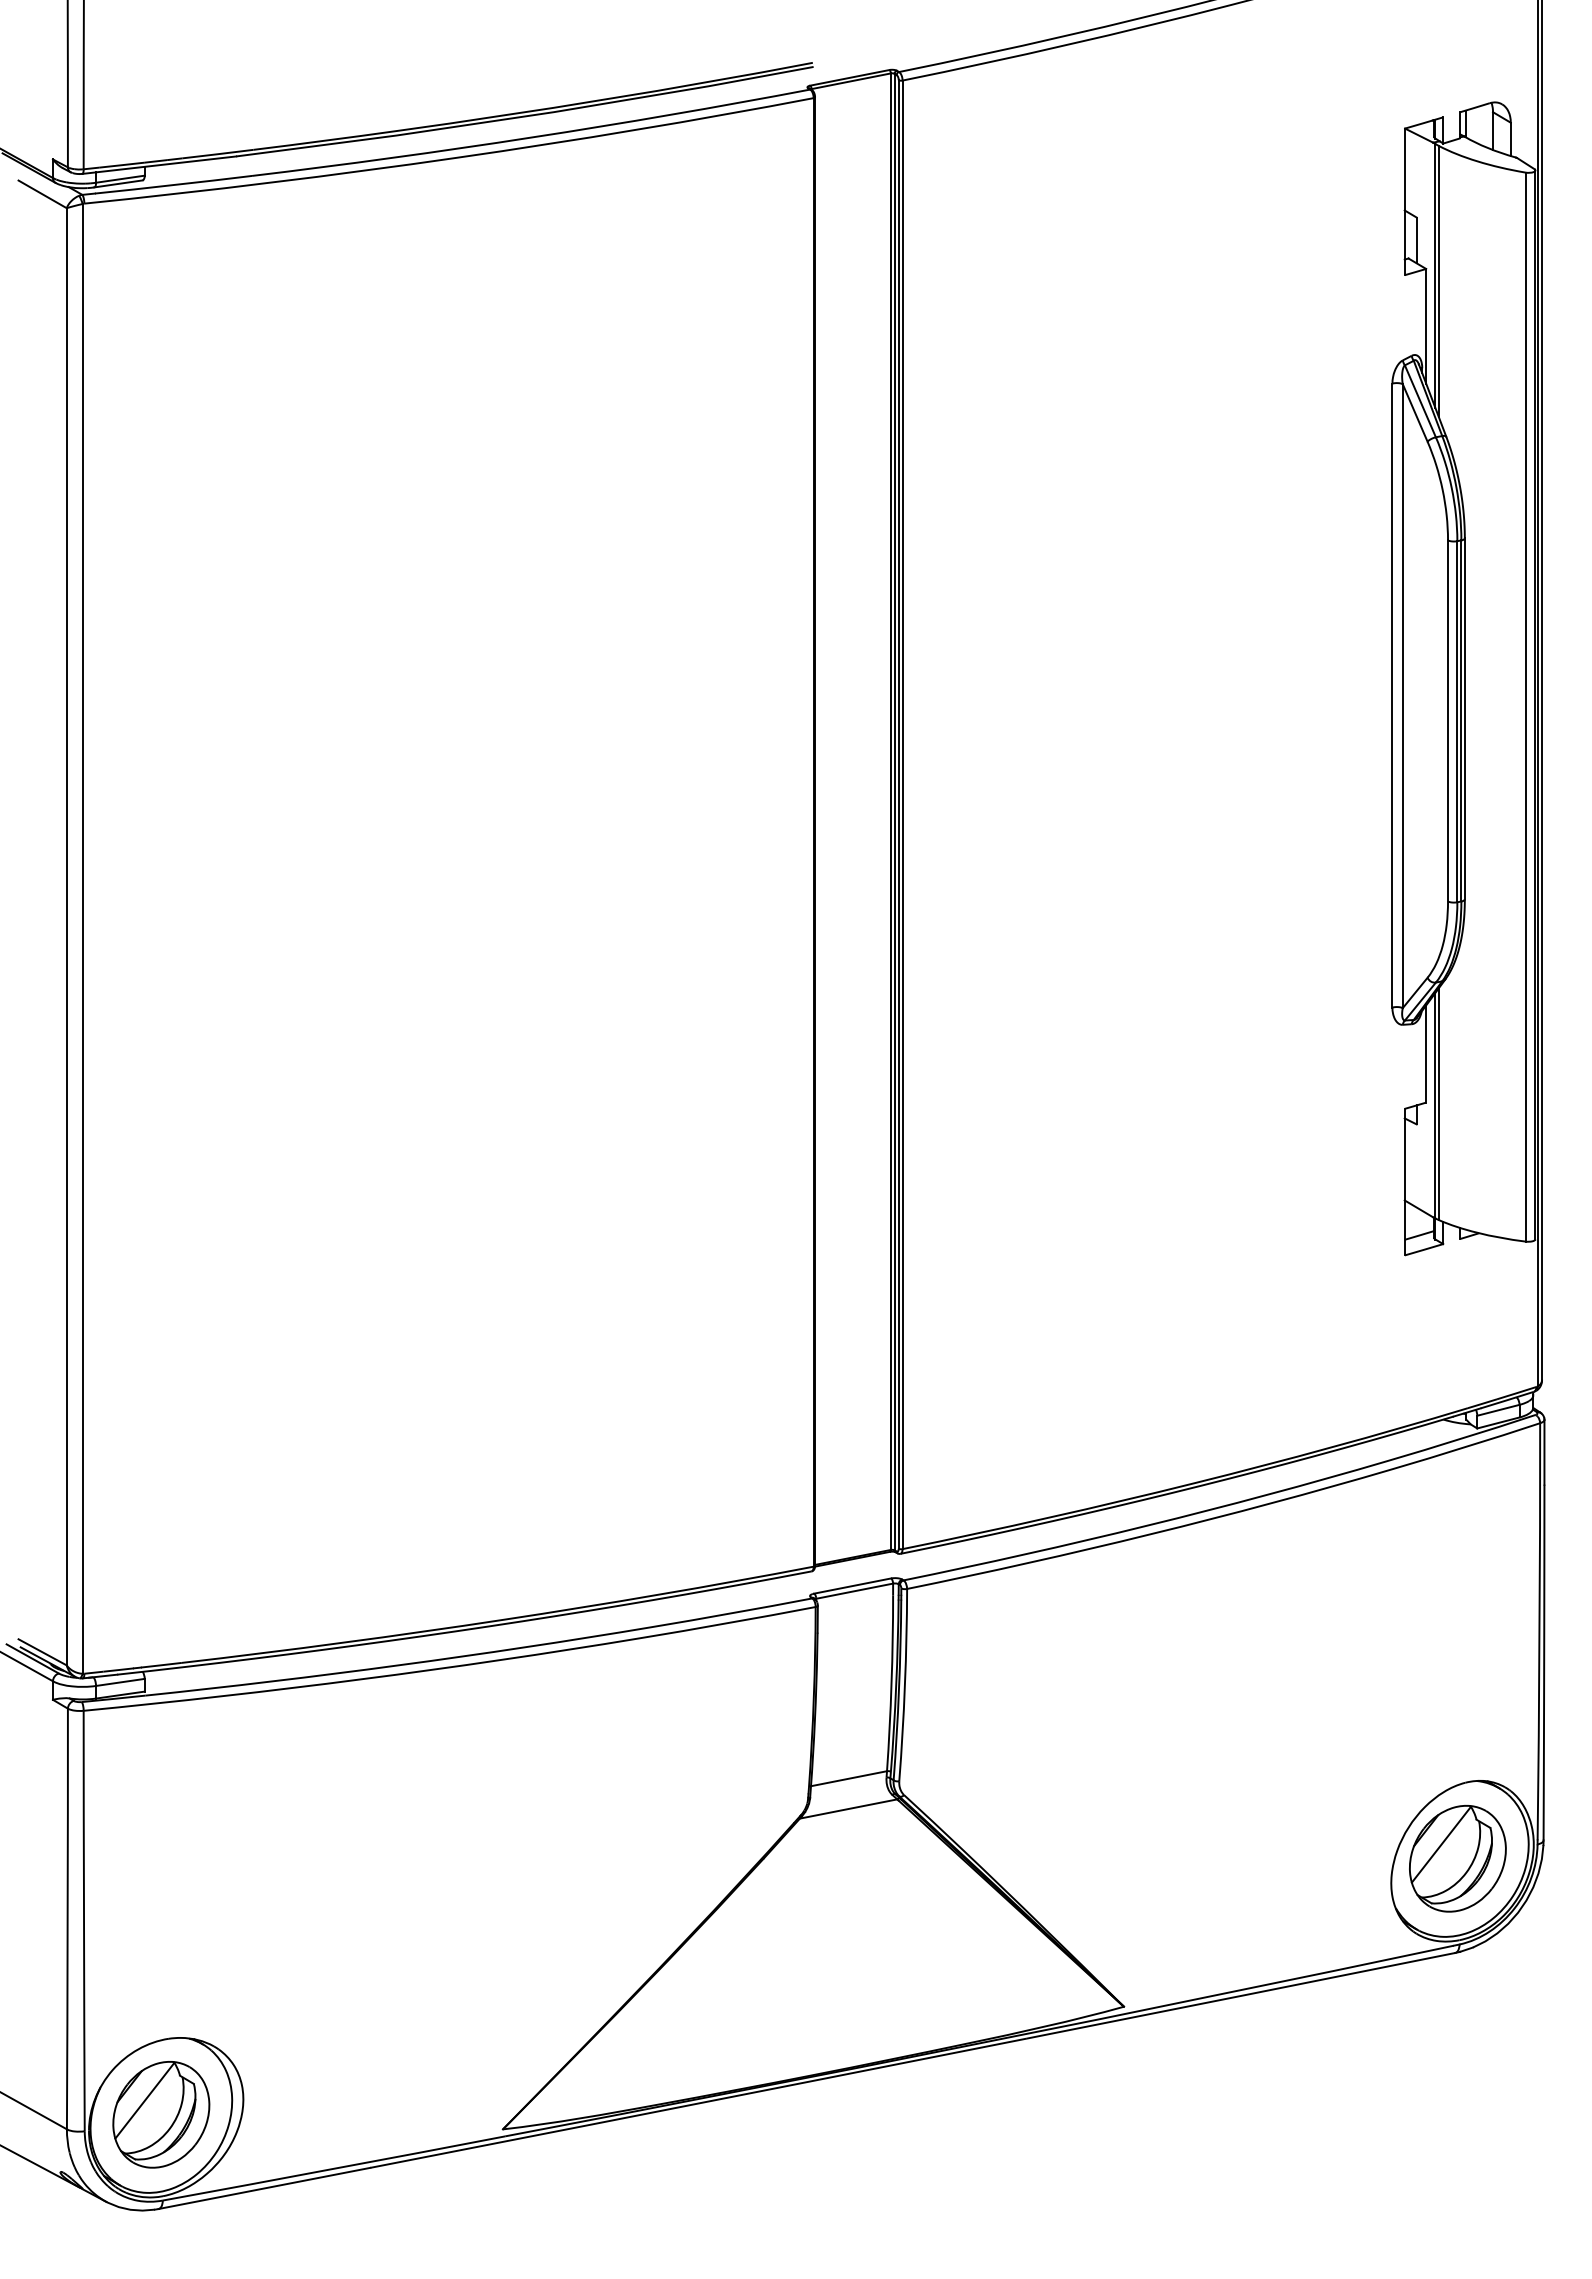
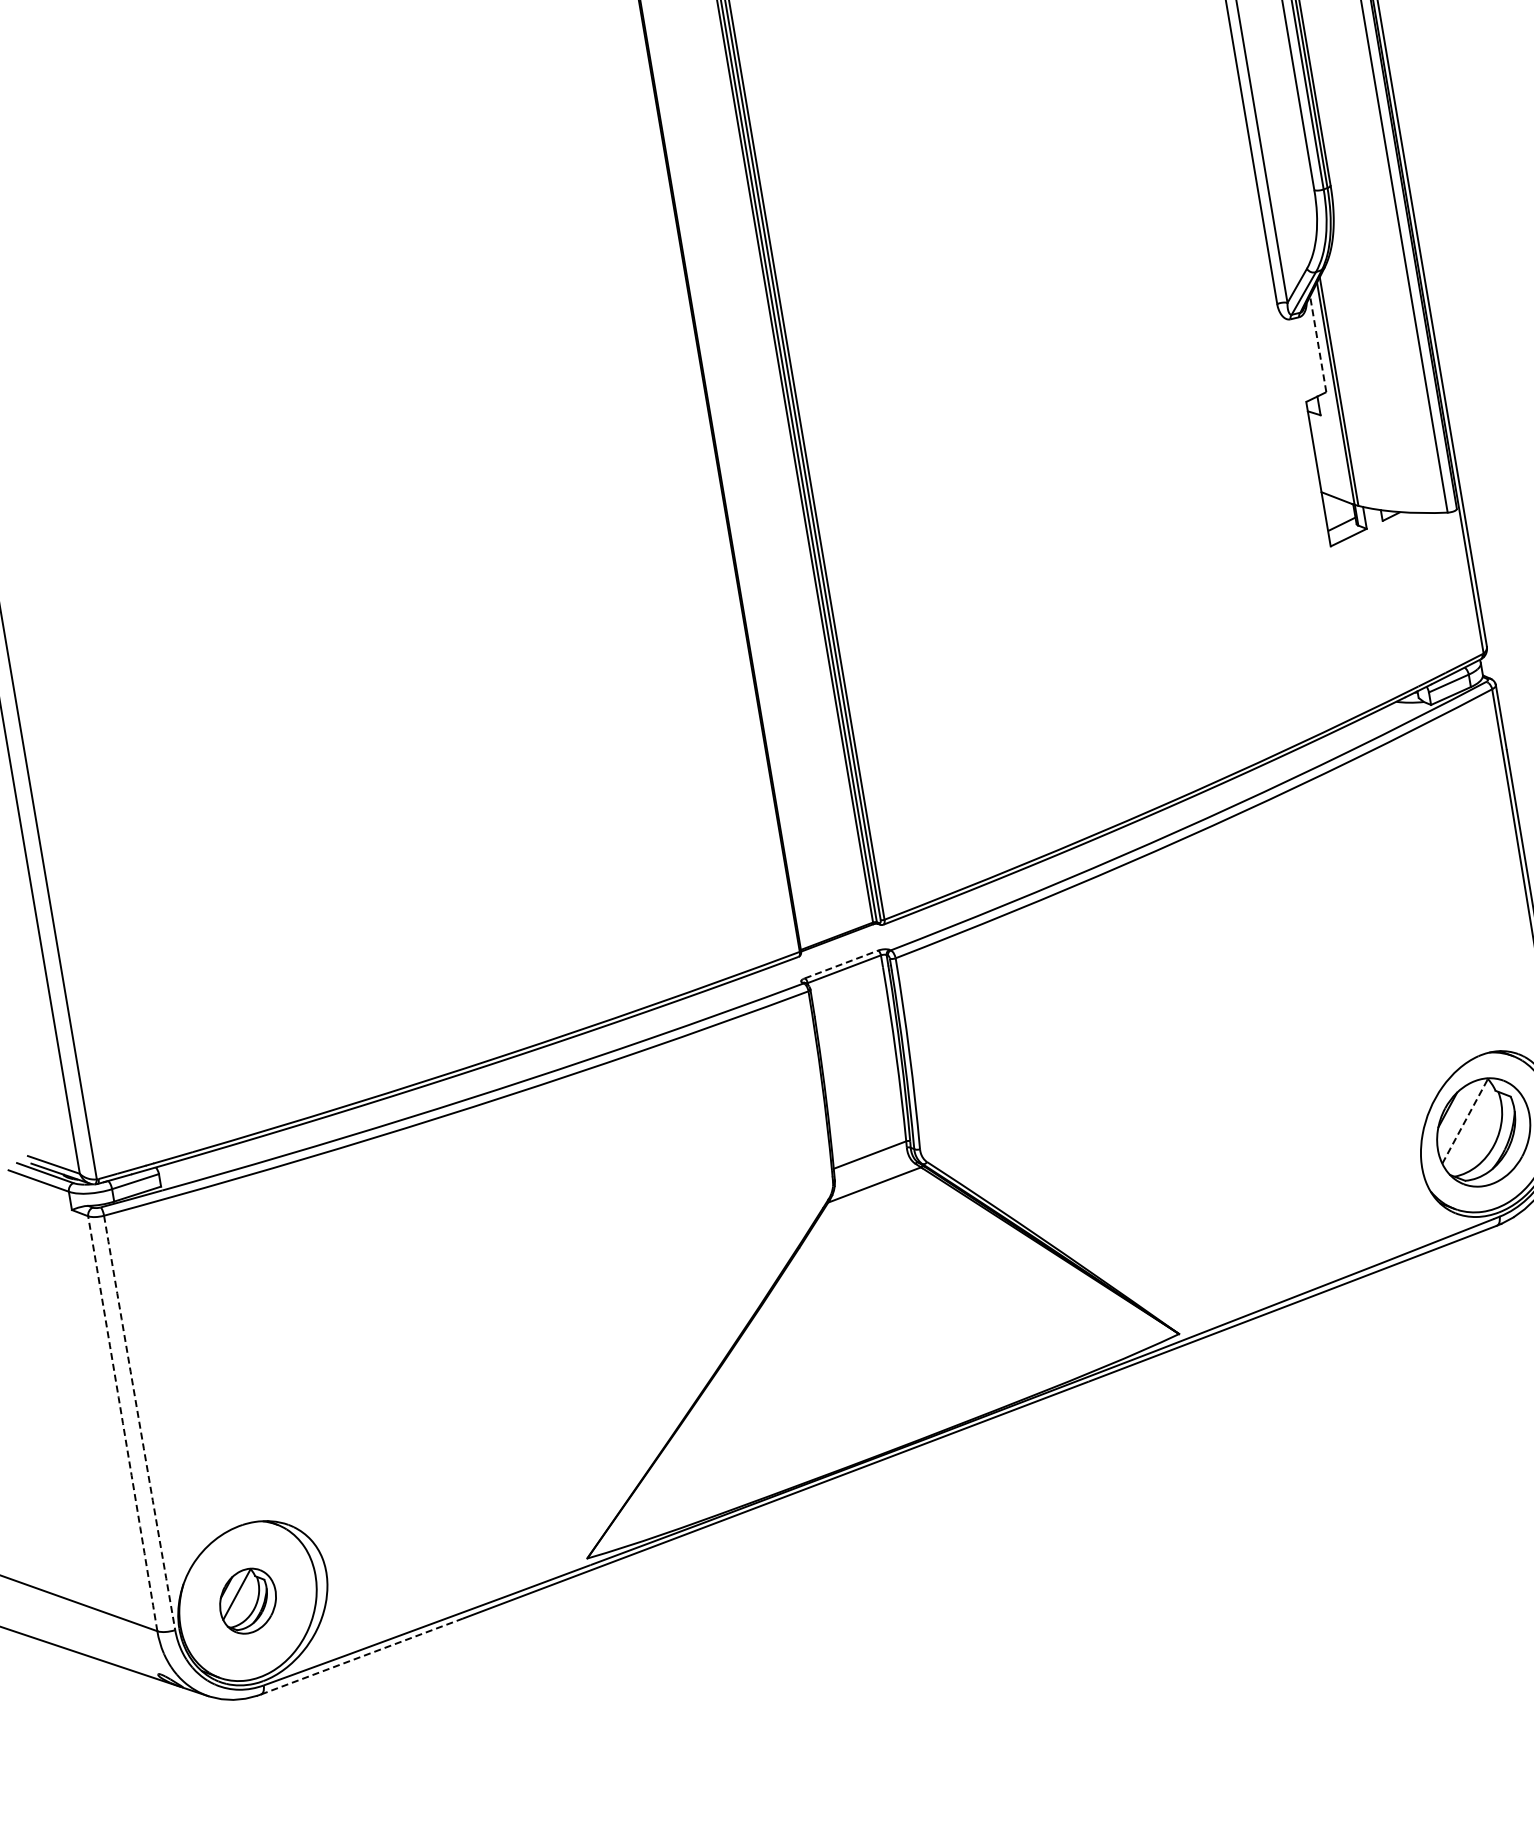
line: (1426, 1054) -> (1318, 344), solid -> dashed
line: (853, 1585) -> (842, 963), solid -> dashed
line: (1441, 1844) -> (1465, 1121), solid -> dashed
arc: (67, 1918) -> (122, 1423), solid -> dashed
arc: (83, 1921) -> (139, 1423), solid -> dashed
part: (161, 2114) -> (248, 1600), size x0.6
line: (264, 2188) -> (362, 1656), solid -> dashed

